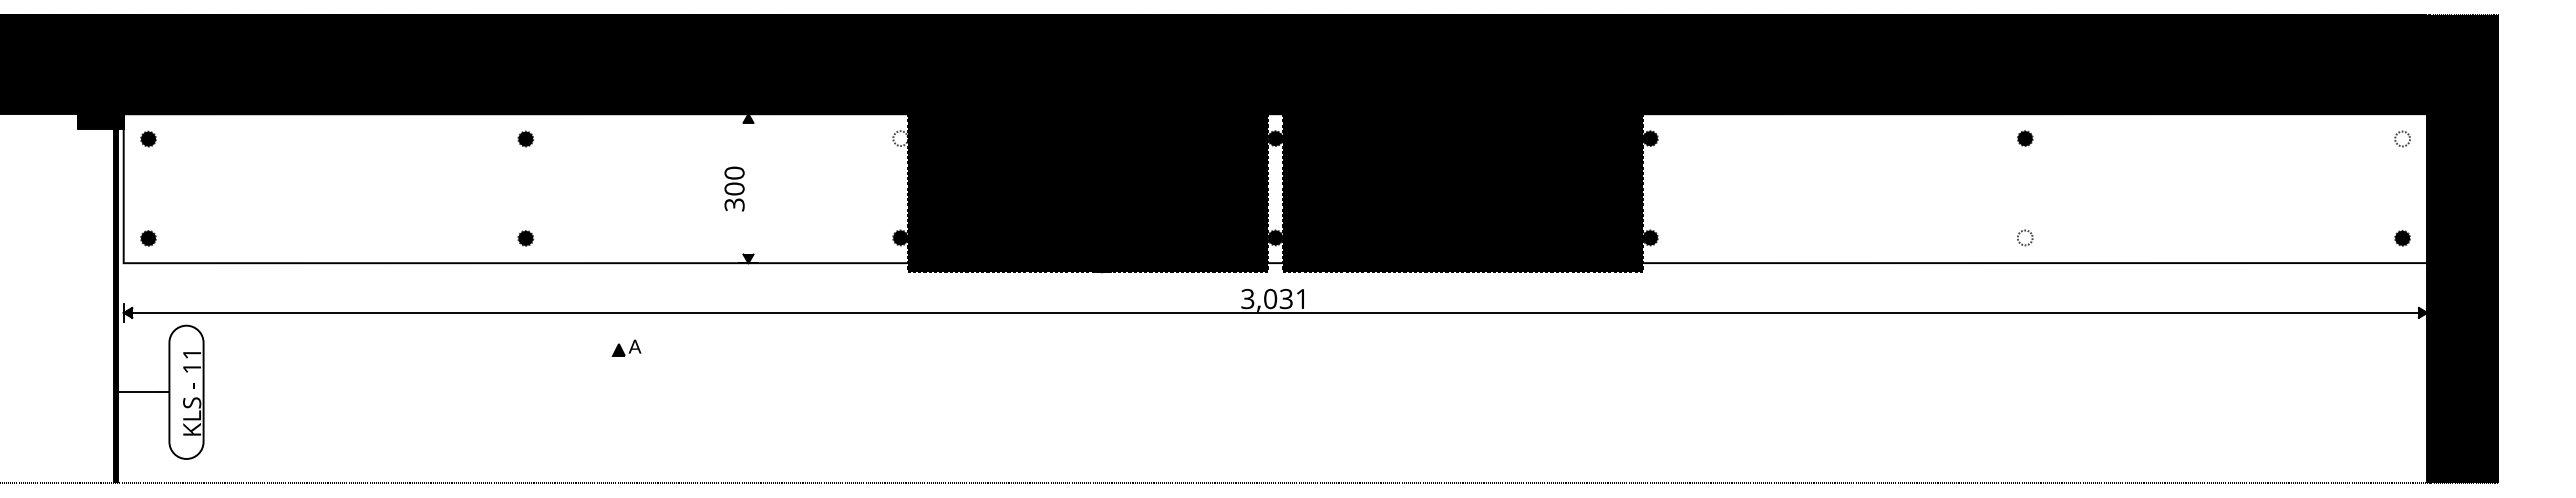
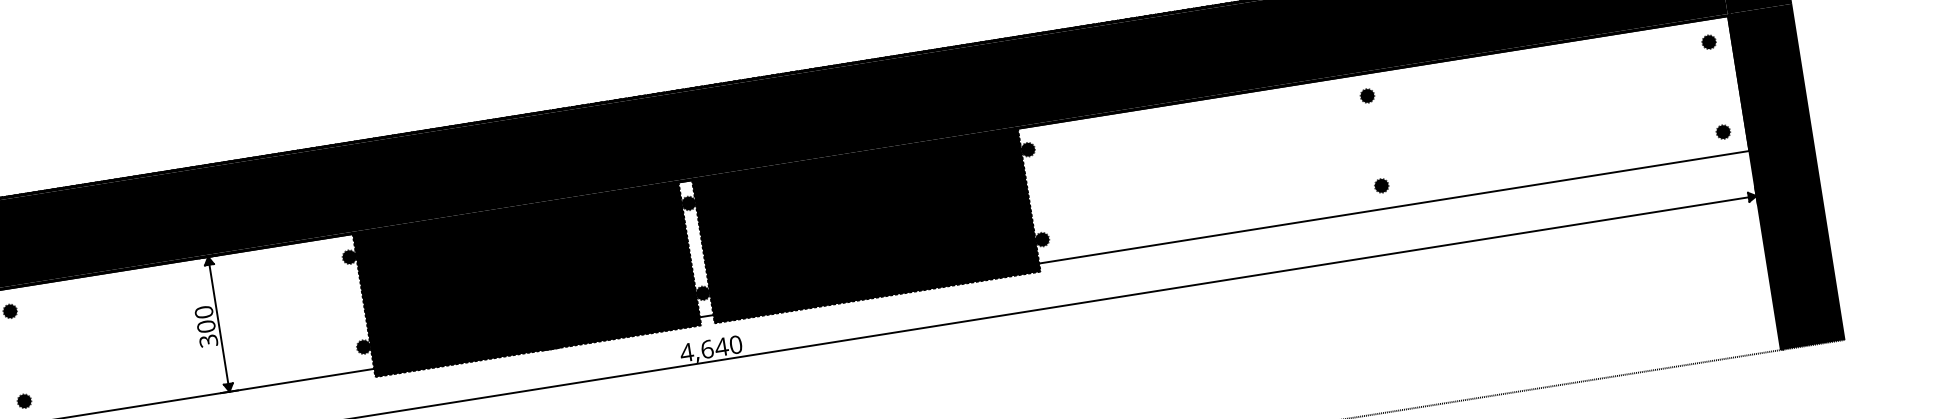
fill: (900, 138) -> (349, 257), added
fill: (2402, 138) -> (1708, 41), added
line: (748, 188) -> (218, 324), added
fill: (2024, 237) -> (1380, 185), added
text: (1274, 298) -> (710, 348), 3,031 -> 4,640

